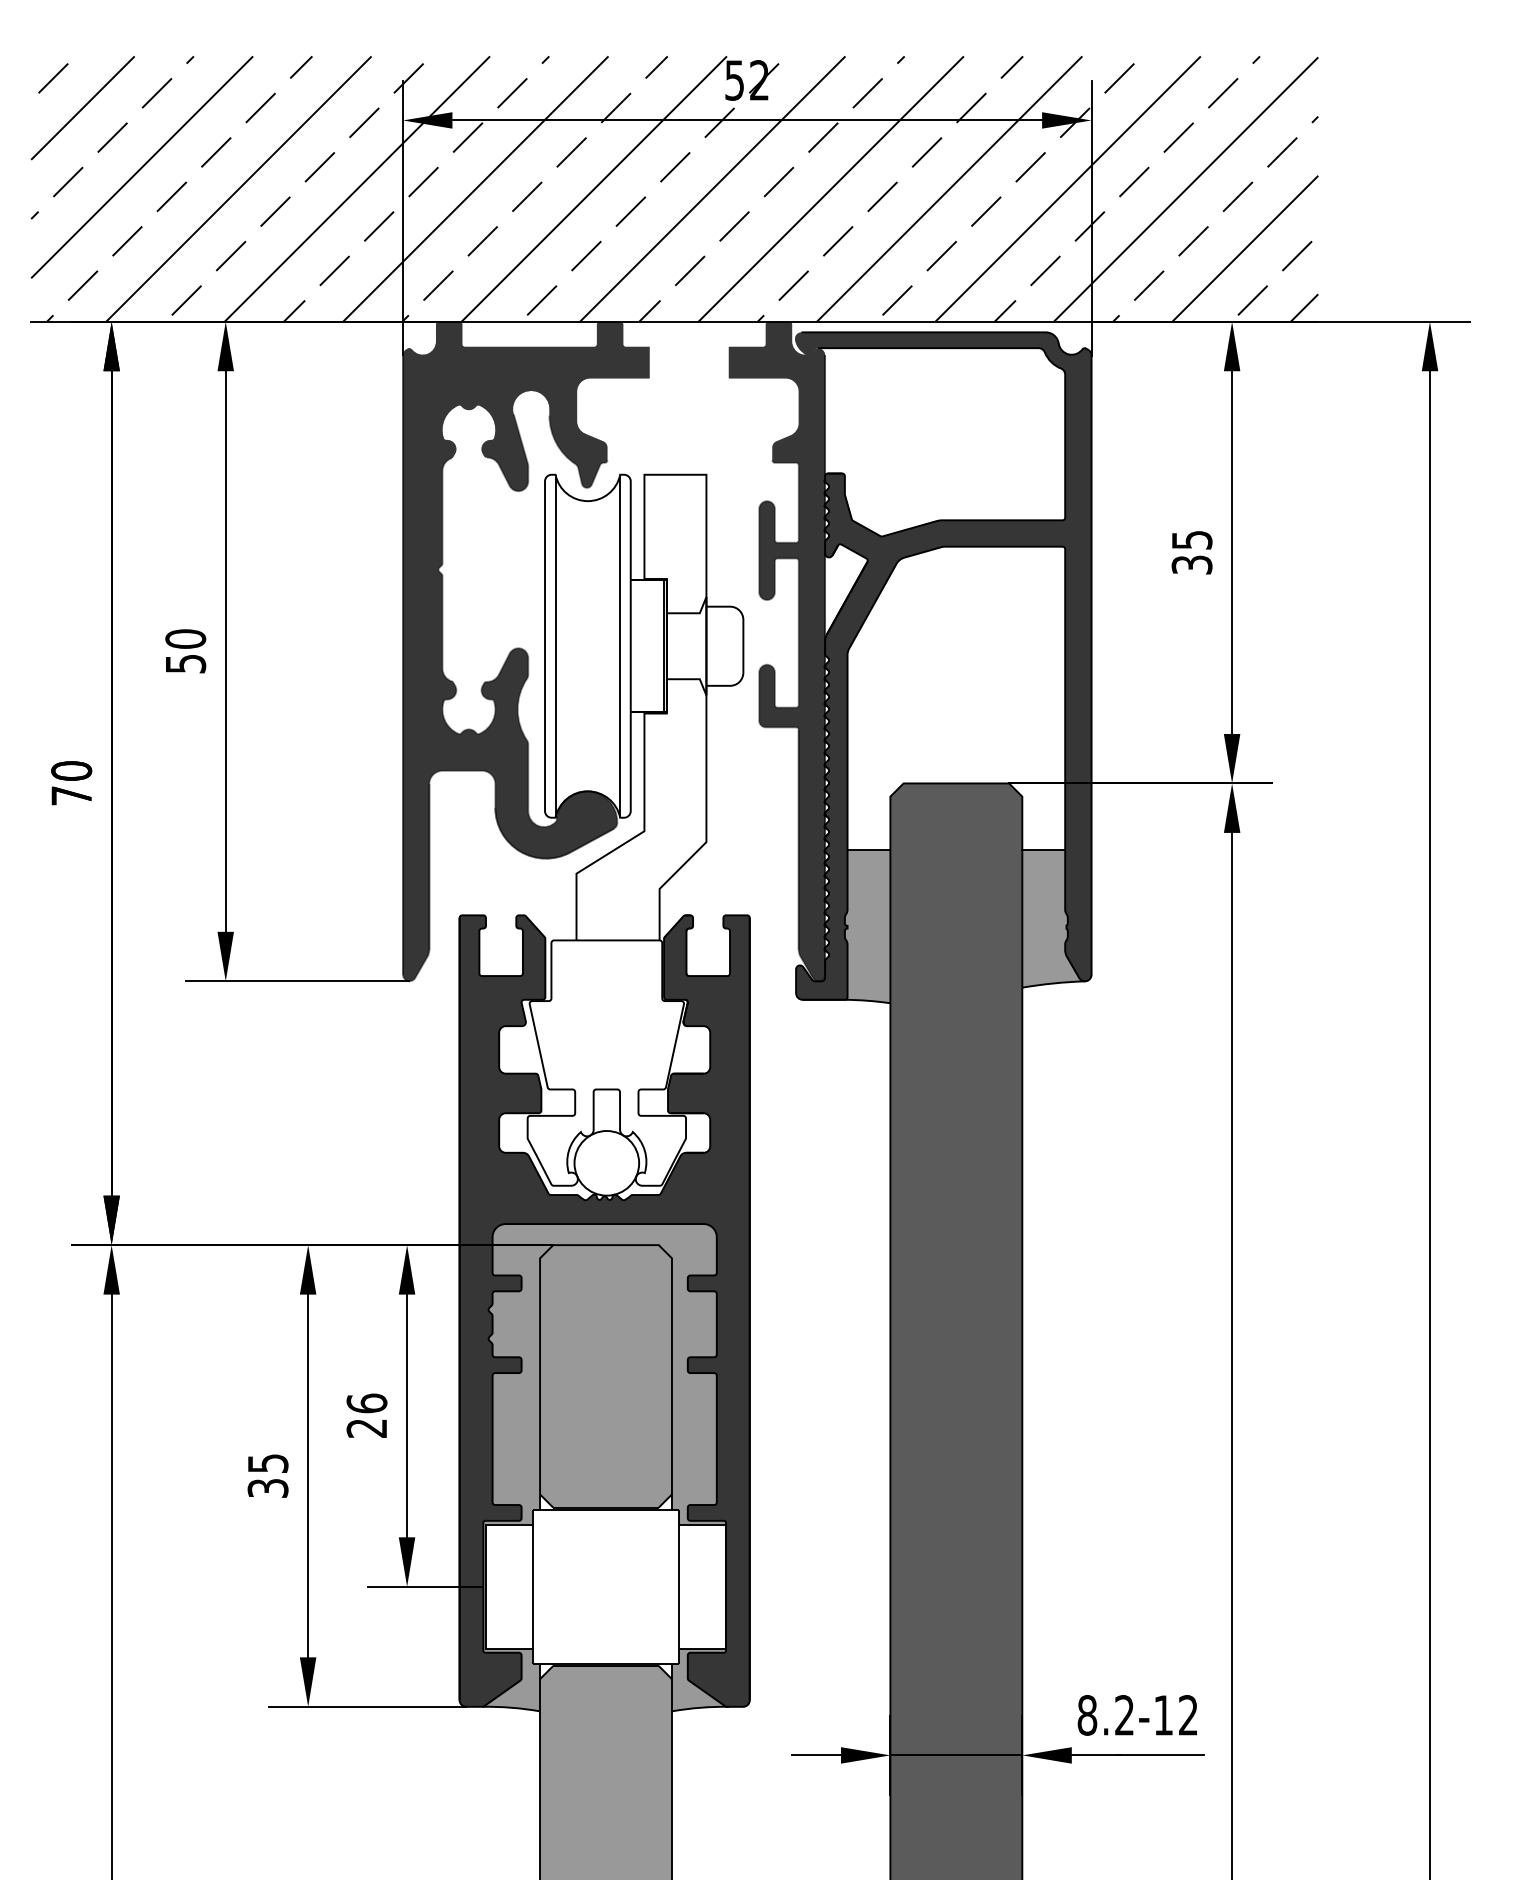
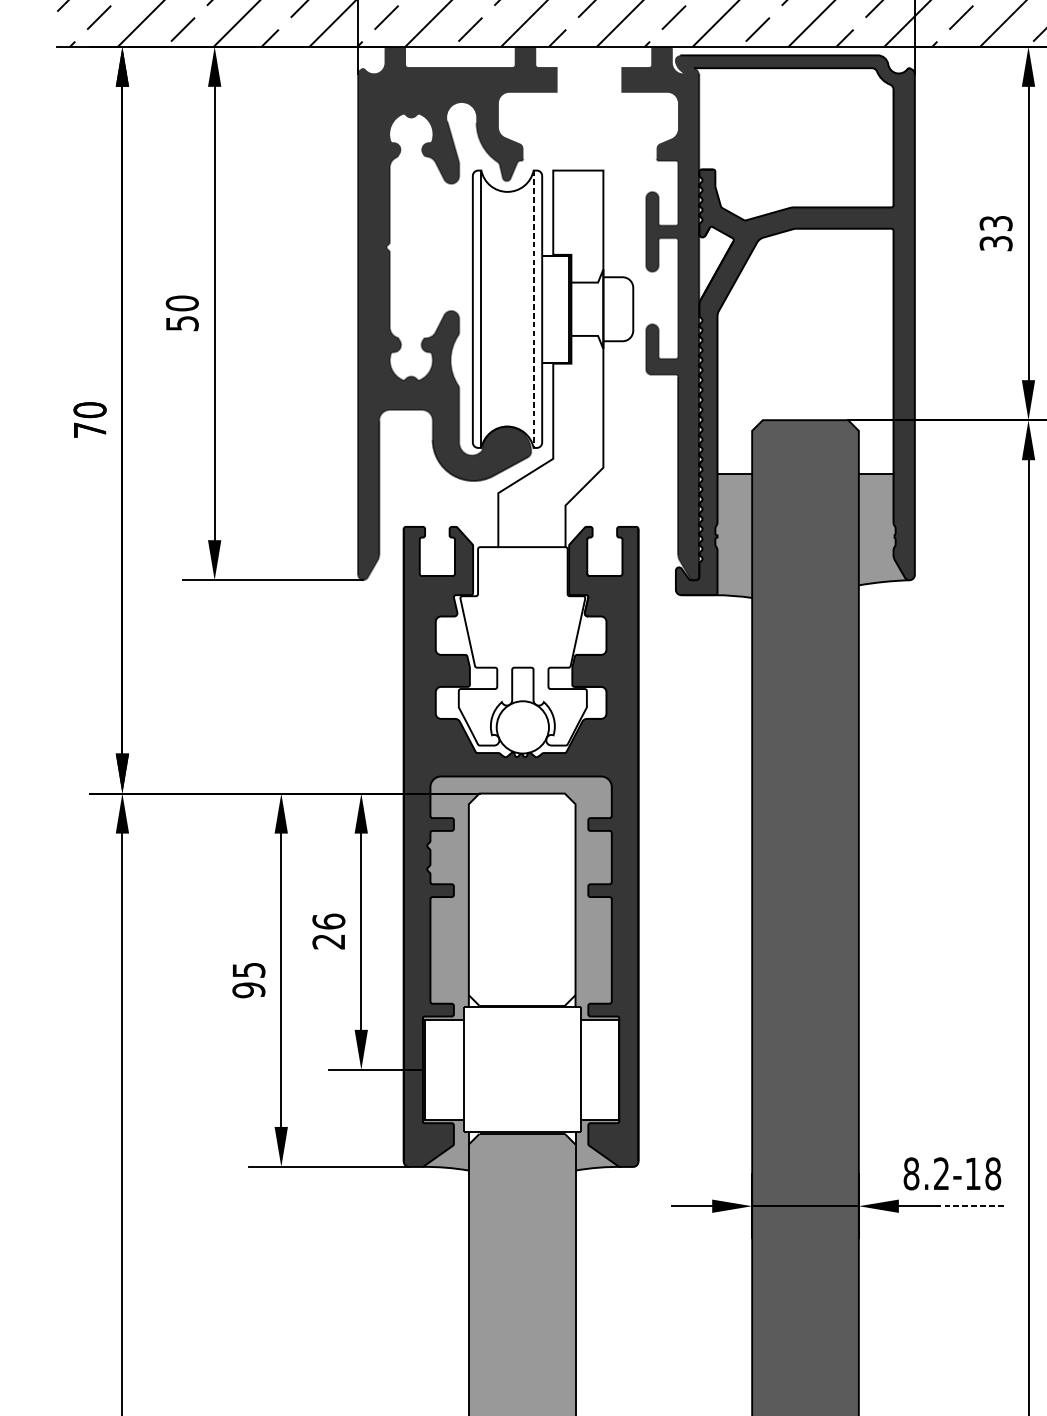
text: (1191, 539) -> (995, 222), 35 -> 33
line: (620, 646) -> (533, 309), solid -> dashed
fill: (605, 1376) -> (521, 899), removed
text: (267, 1488) -> (248, 990), 35 -> 95
text: (1188, 1715) -> (993, 1173), 8.2-12 -> 8.2-18
line: (1160, 1755) -> (970, 1206), solid -> dashed

